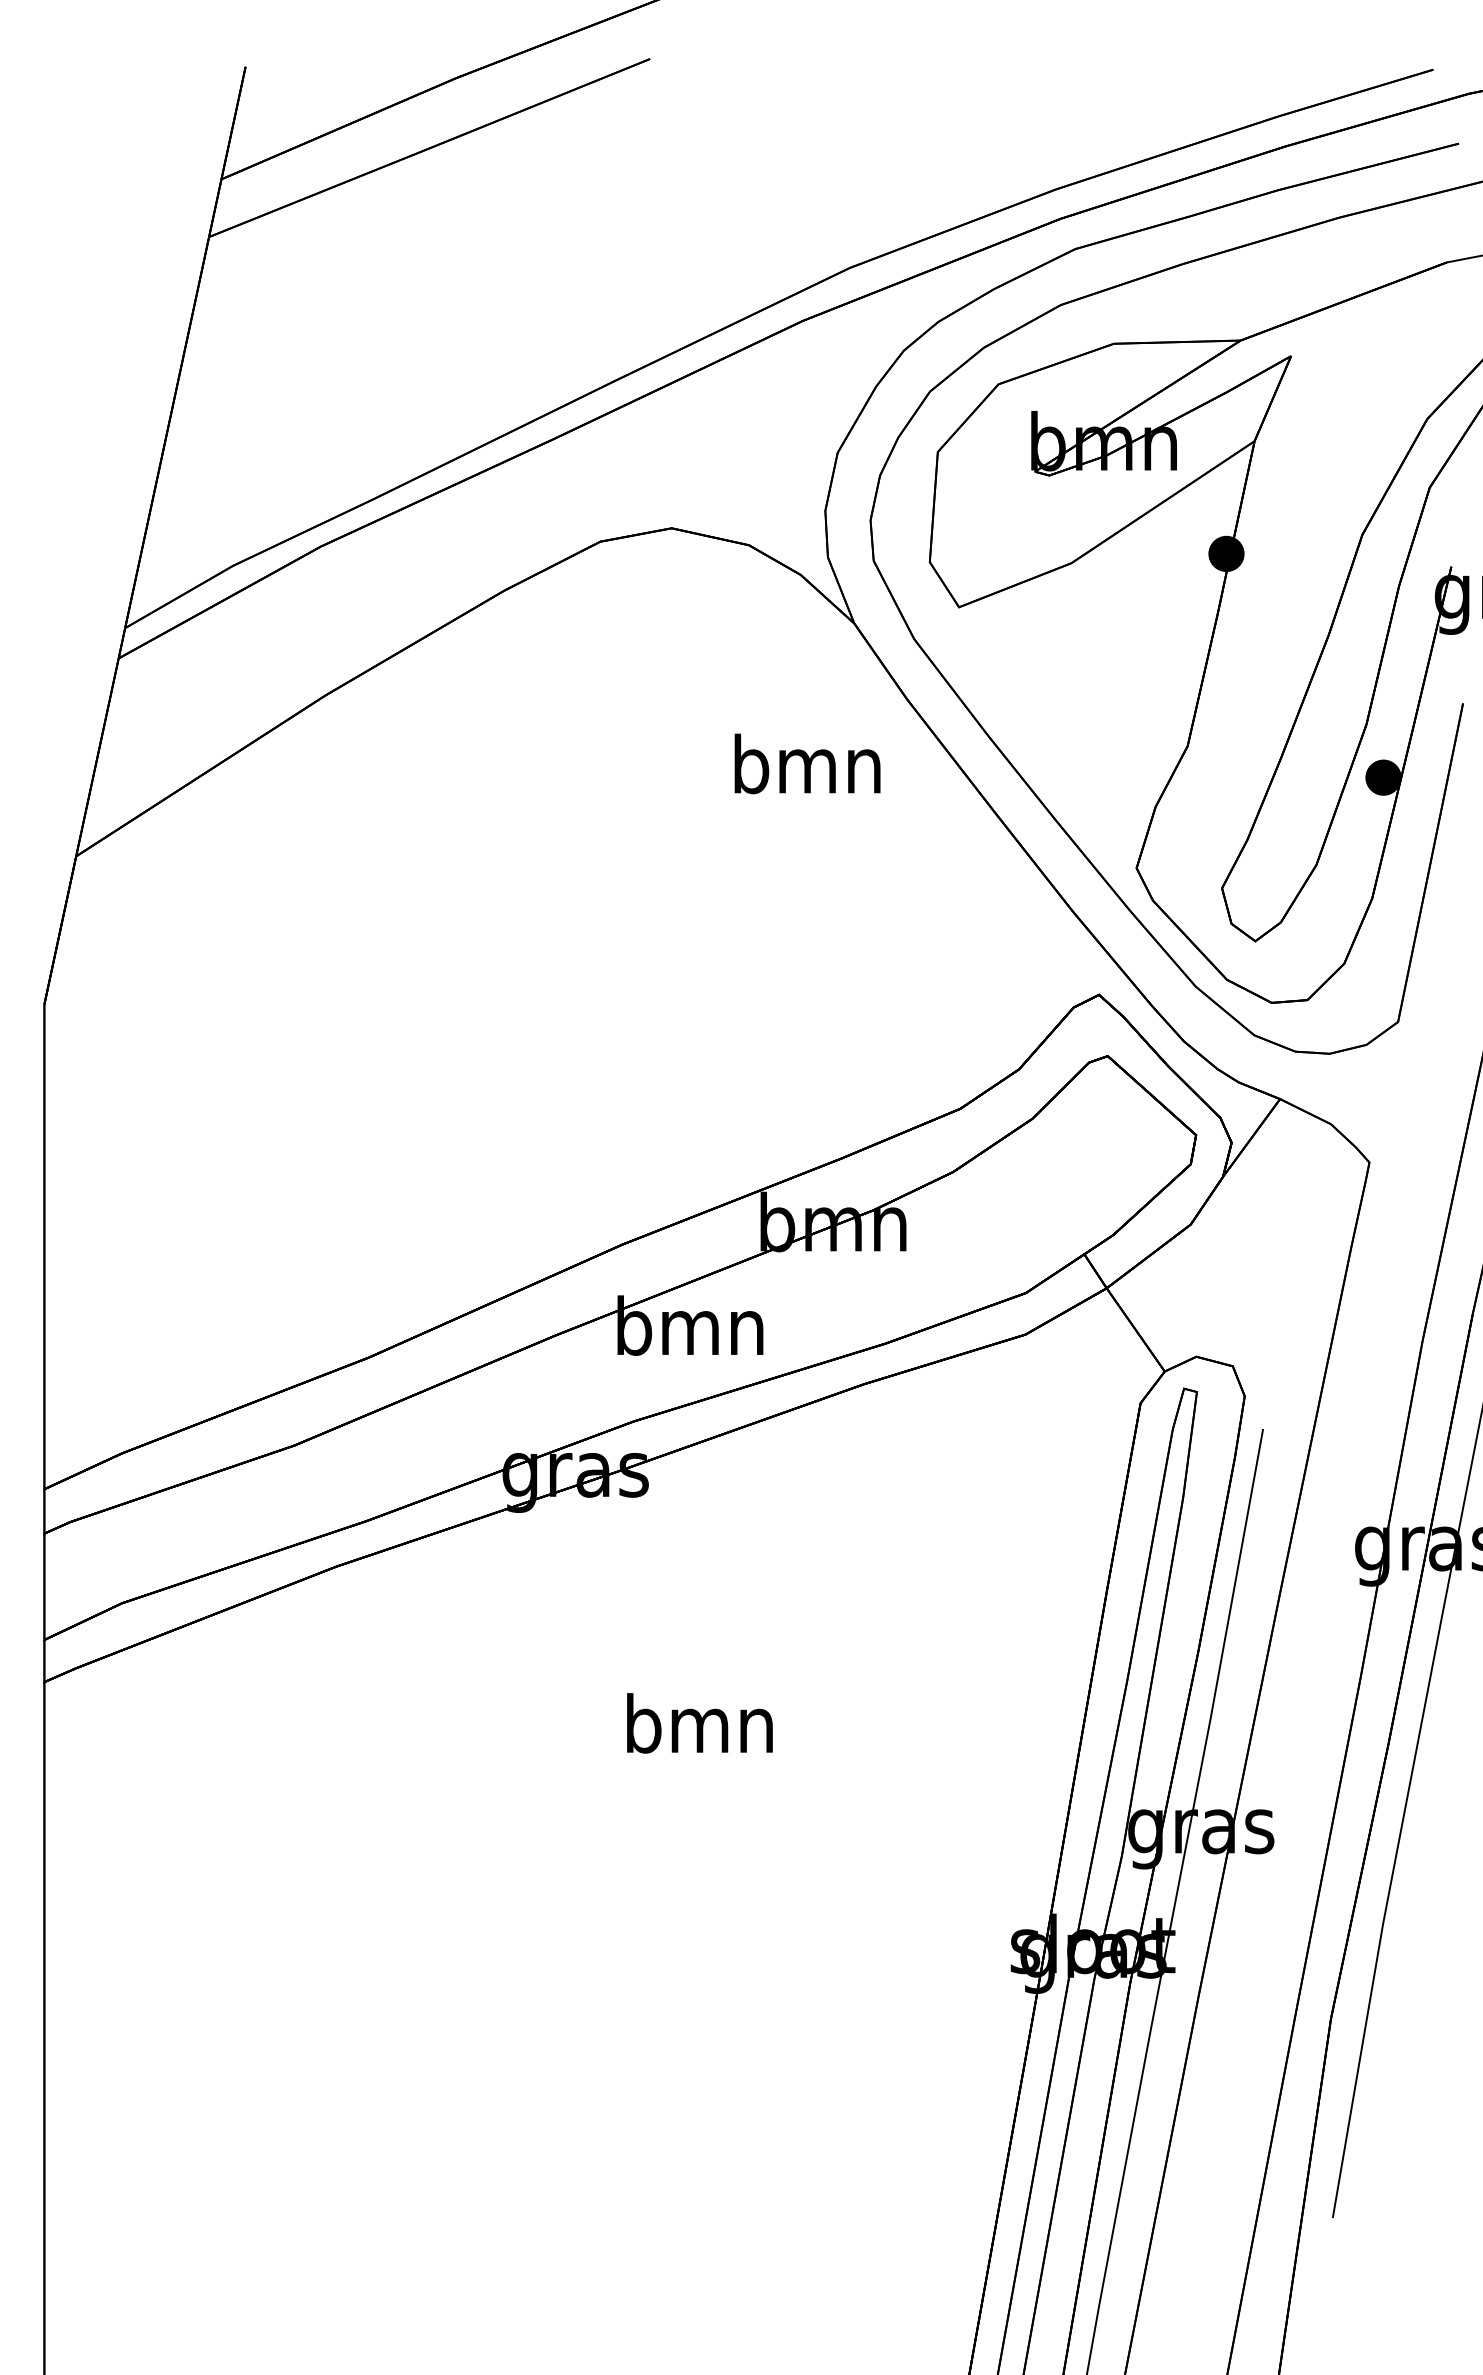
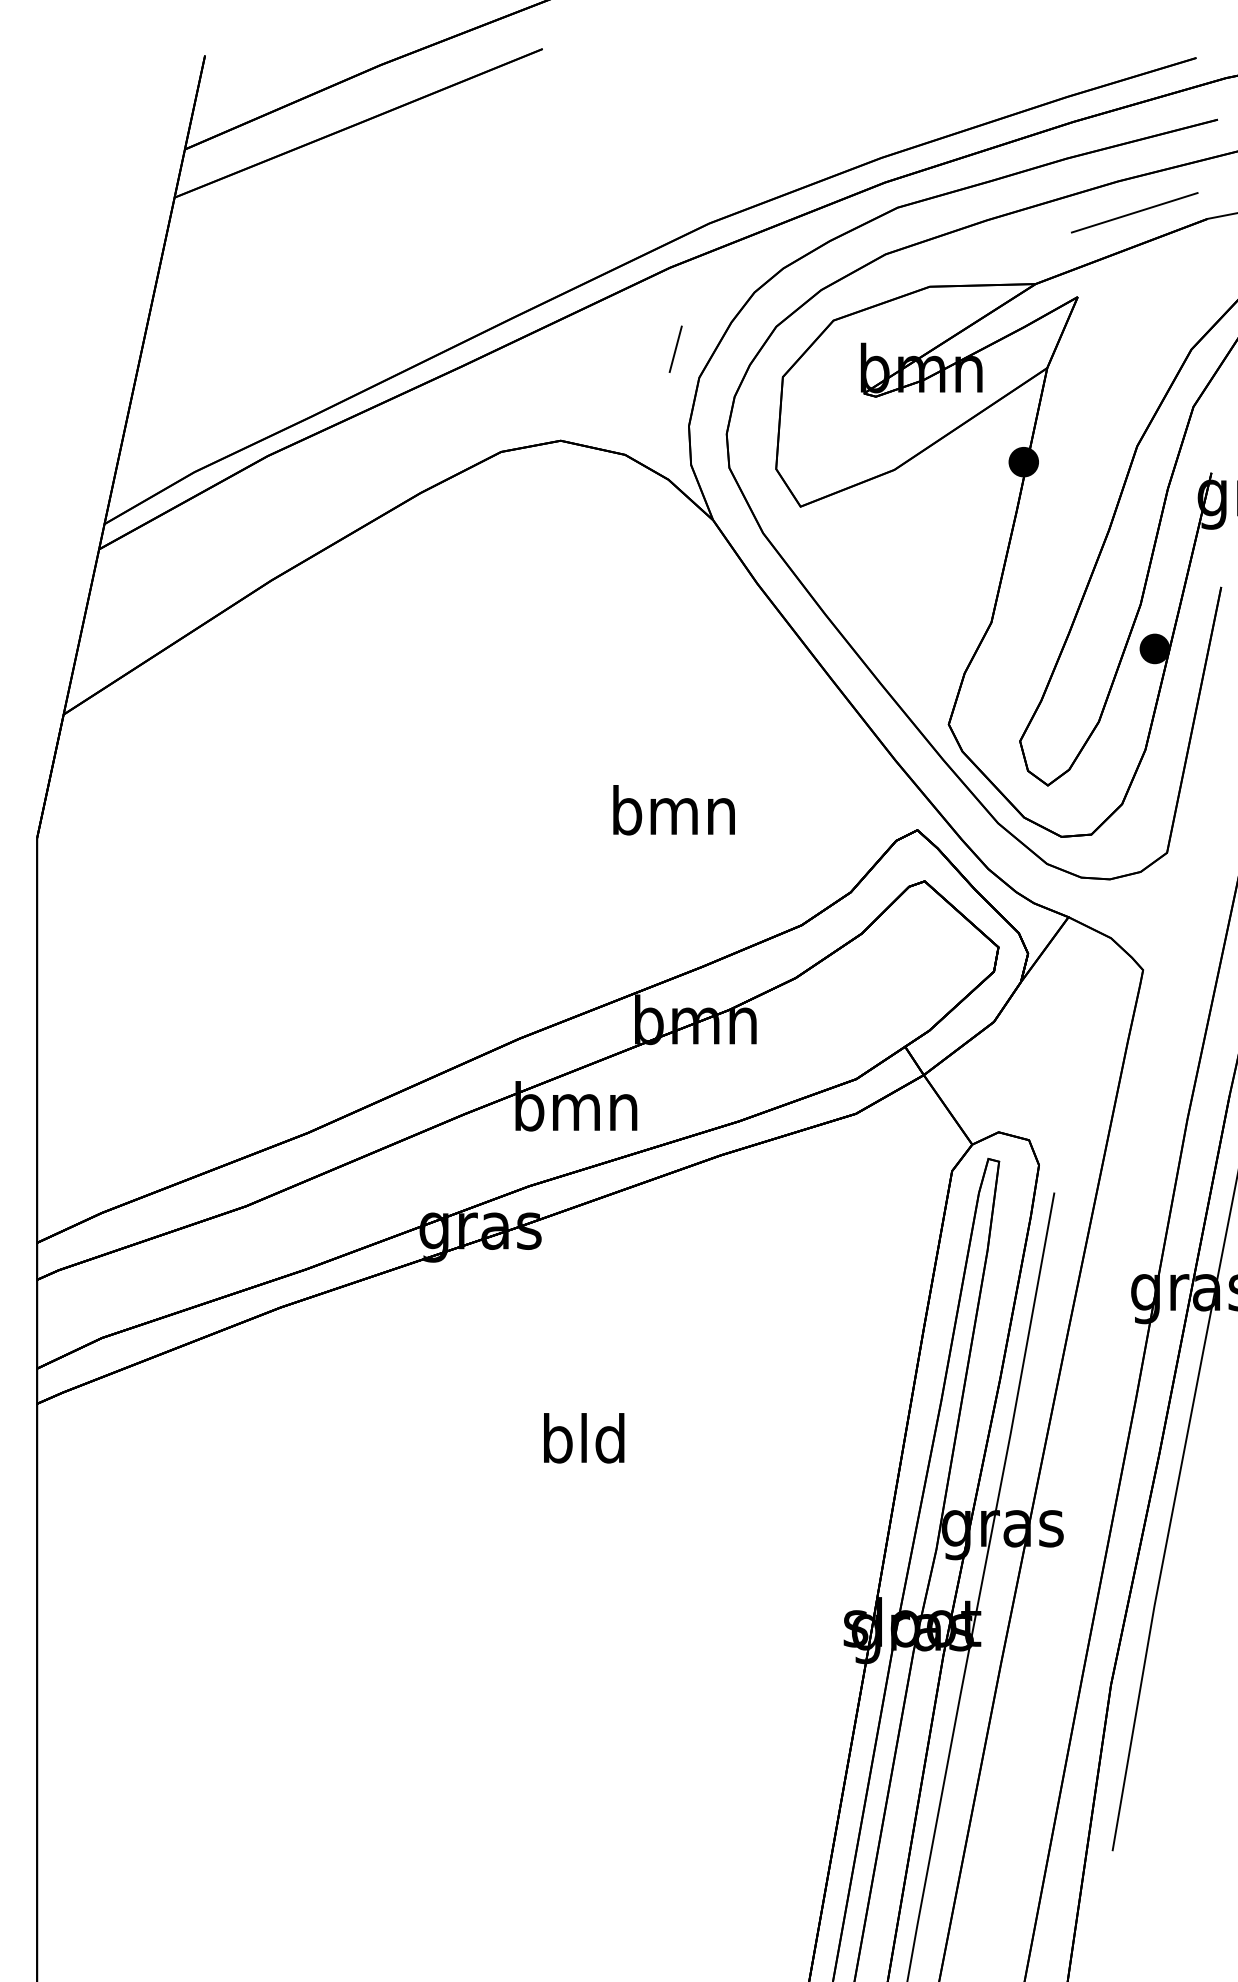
line: (1359, 254) -> (1134, 212), added
line: (809, 418) -> (675, 349), added
text: (807, 763) -> (674, 809), moved
text: (699, 1723) -> (583, 1438), bmn -> bld

